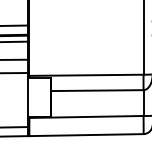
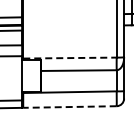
line: (85, 75) -> (69, 58), solid -> dashed
line: (85, 135) -> (69, 107), solid -> dashed

